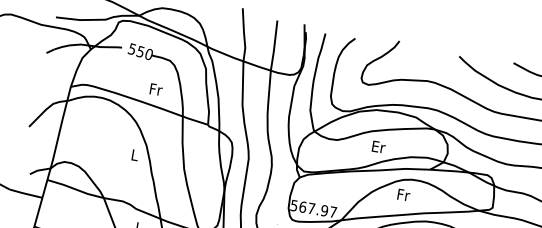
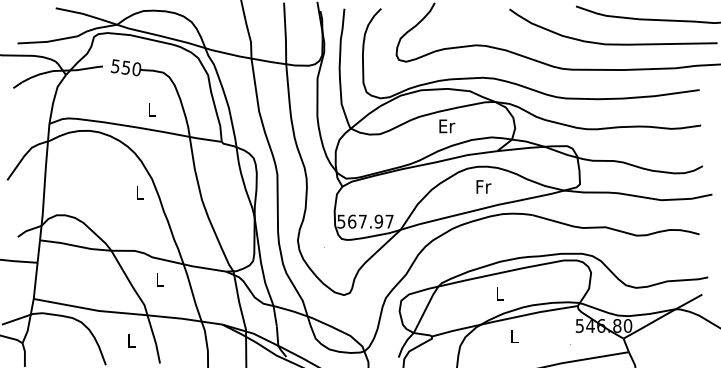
text: (156, 89) -> (152, 109), Fr -> L
text: (379, 147) -> (447, 126), moved
text: (403, 194) -> (483, 186), moved

